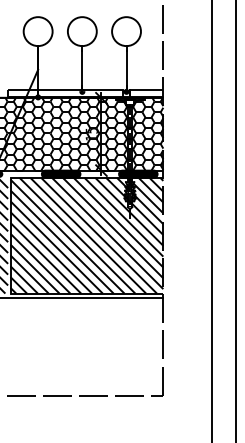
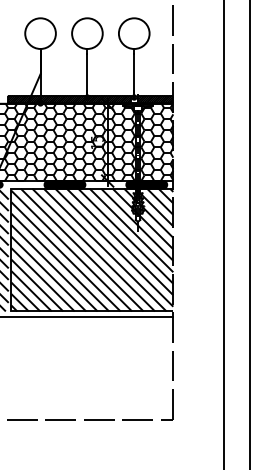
hatch: (65, 92) -> (69, 98), added
hatch: (146, 92) -> (155, 98), added

